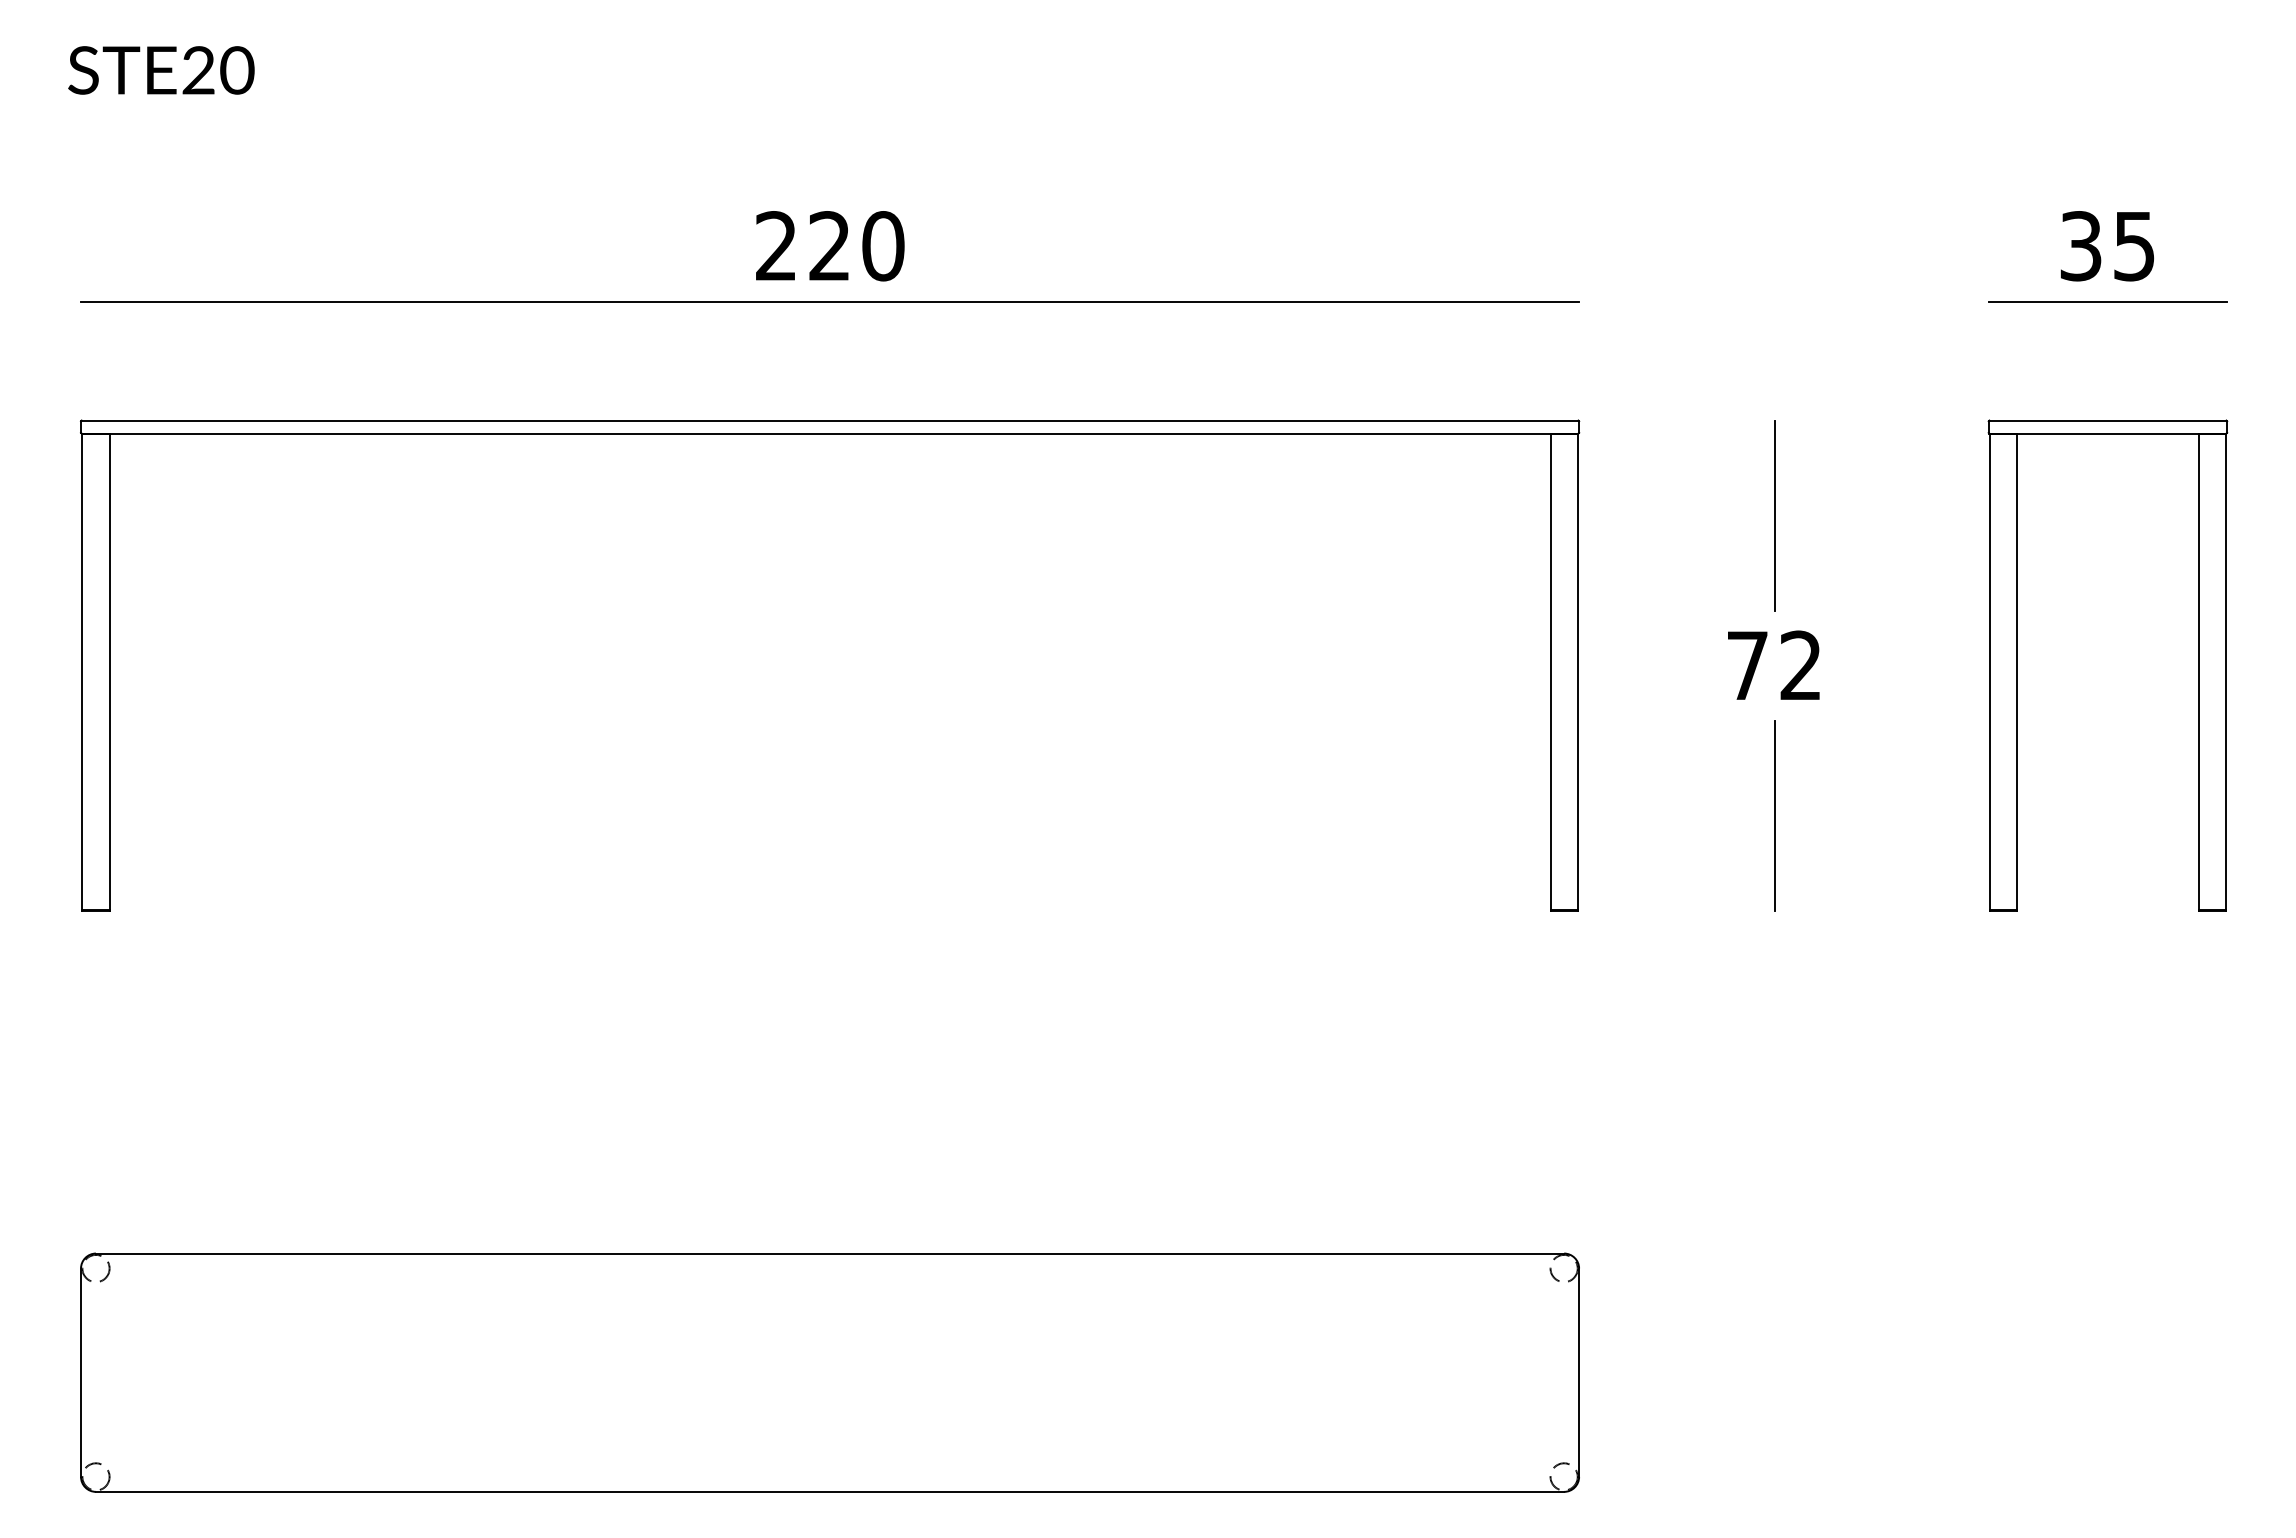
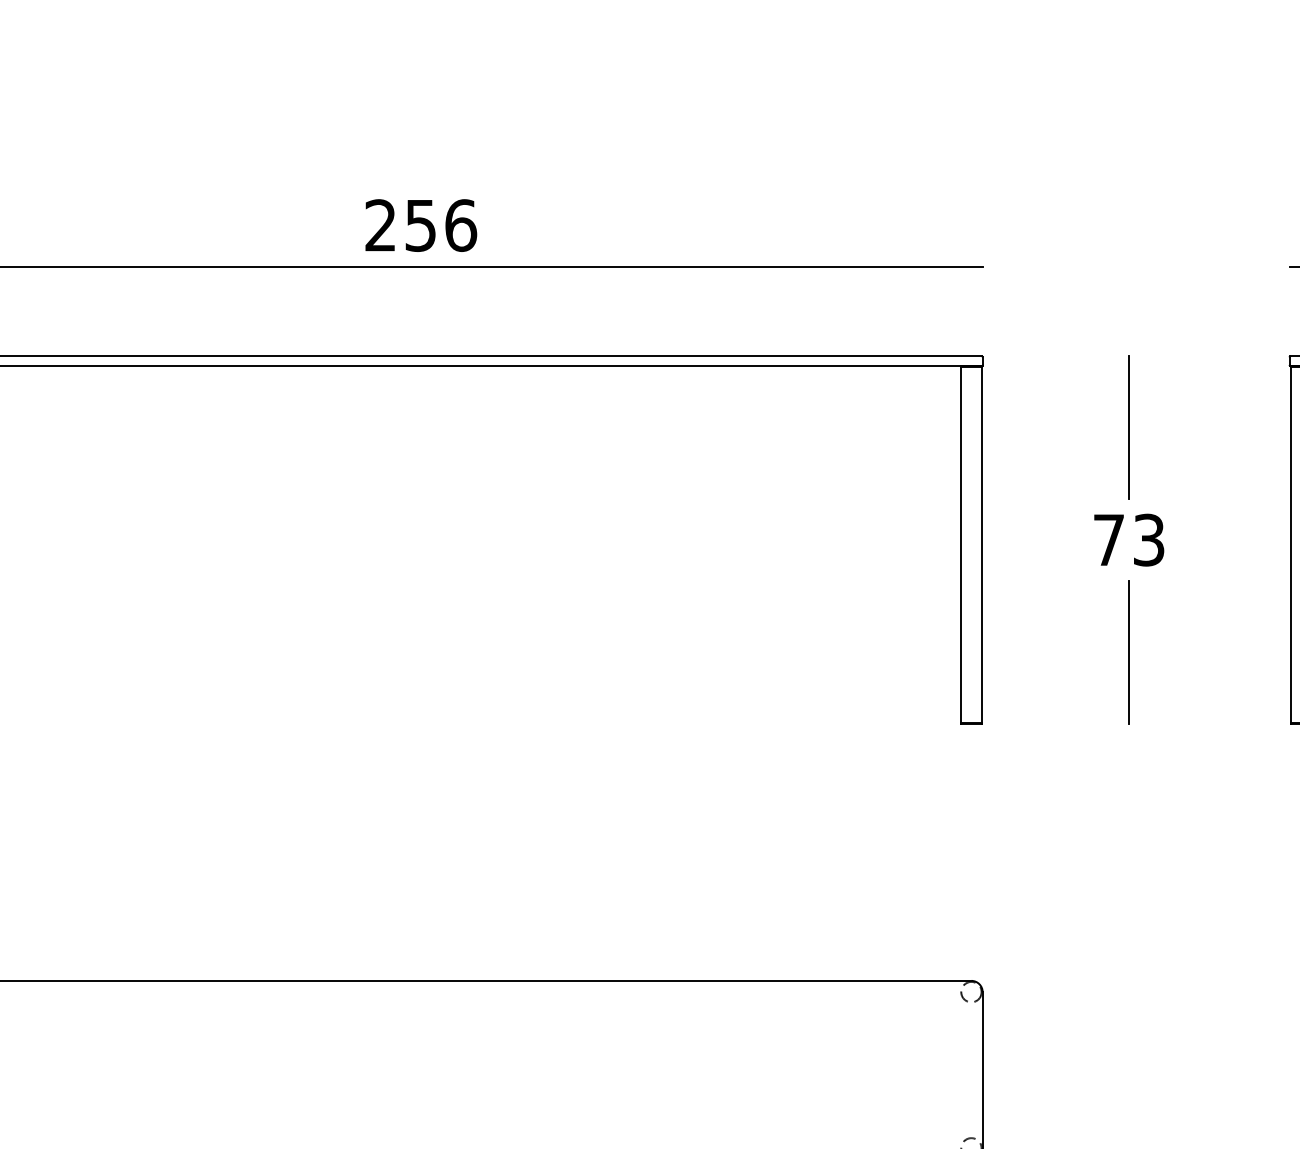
text: (856, 246) -> (440, 225), 220 -> 256
text: (1800, 665) -> (1148, 539), 72 -> 73

